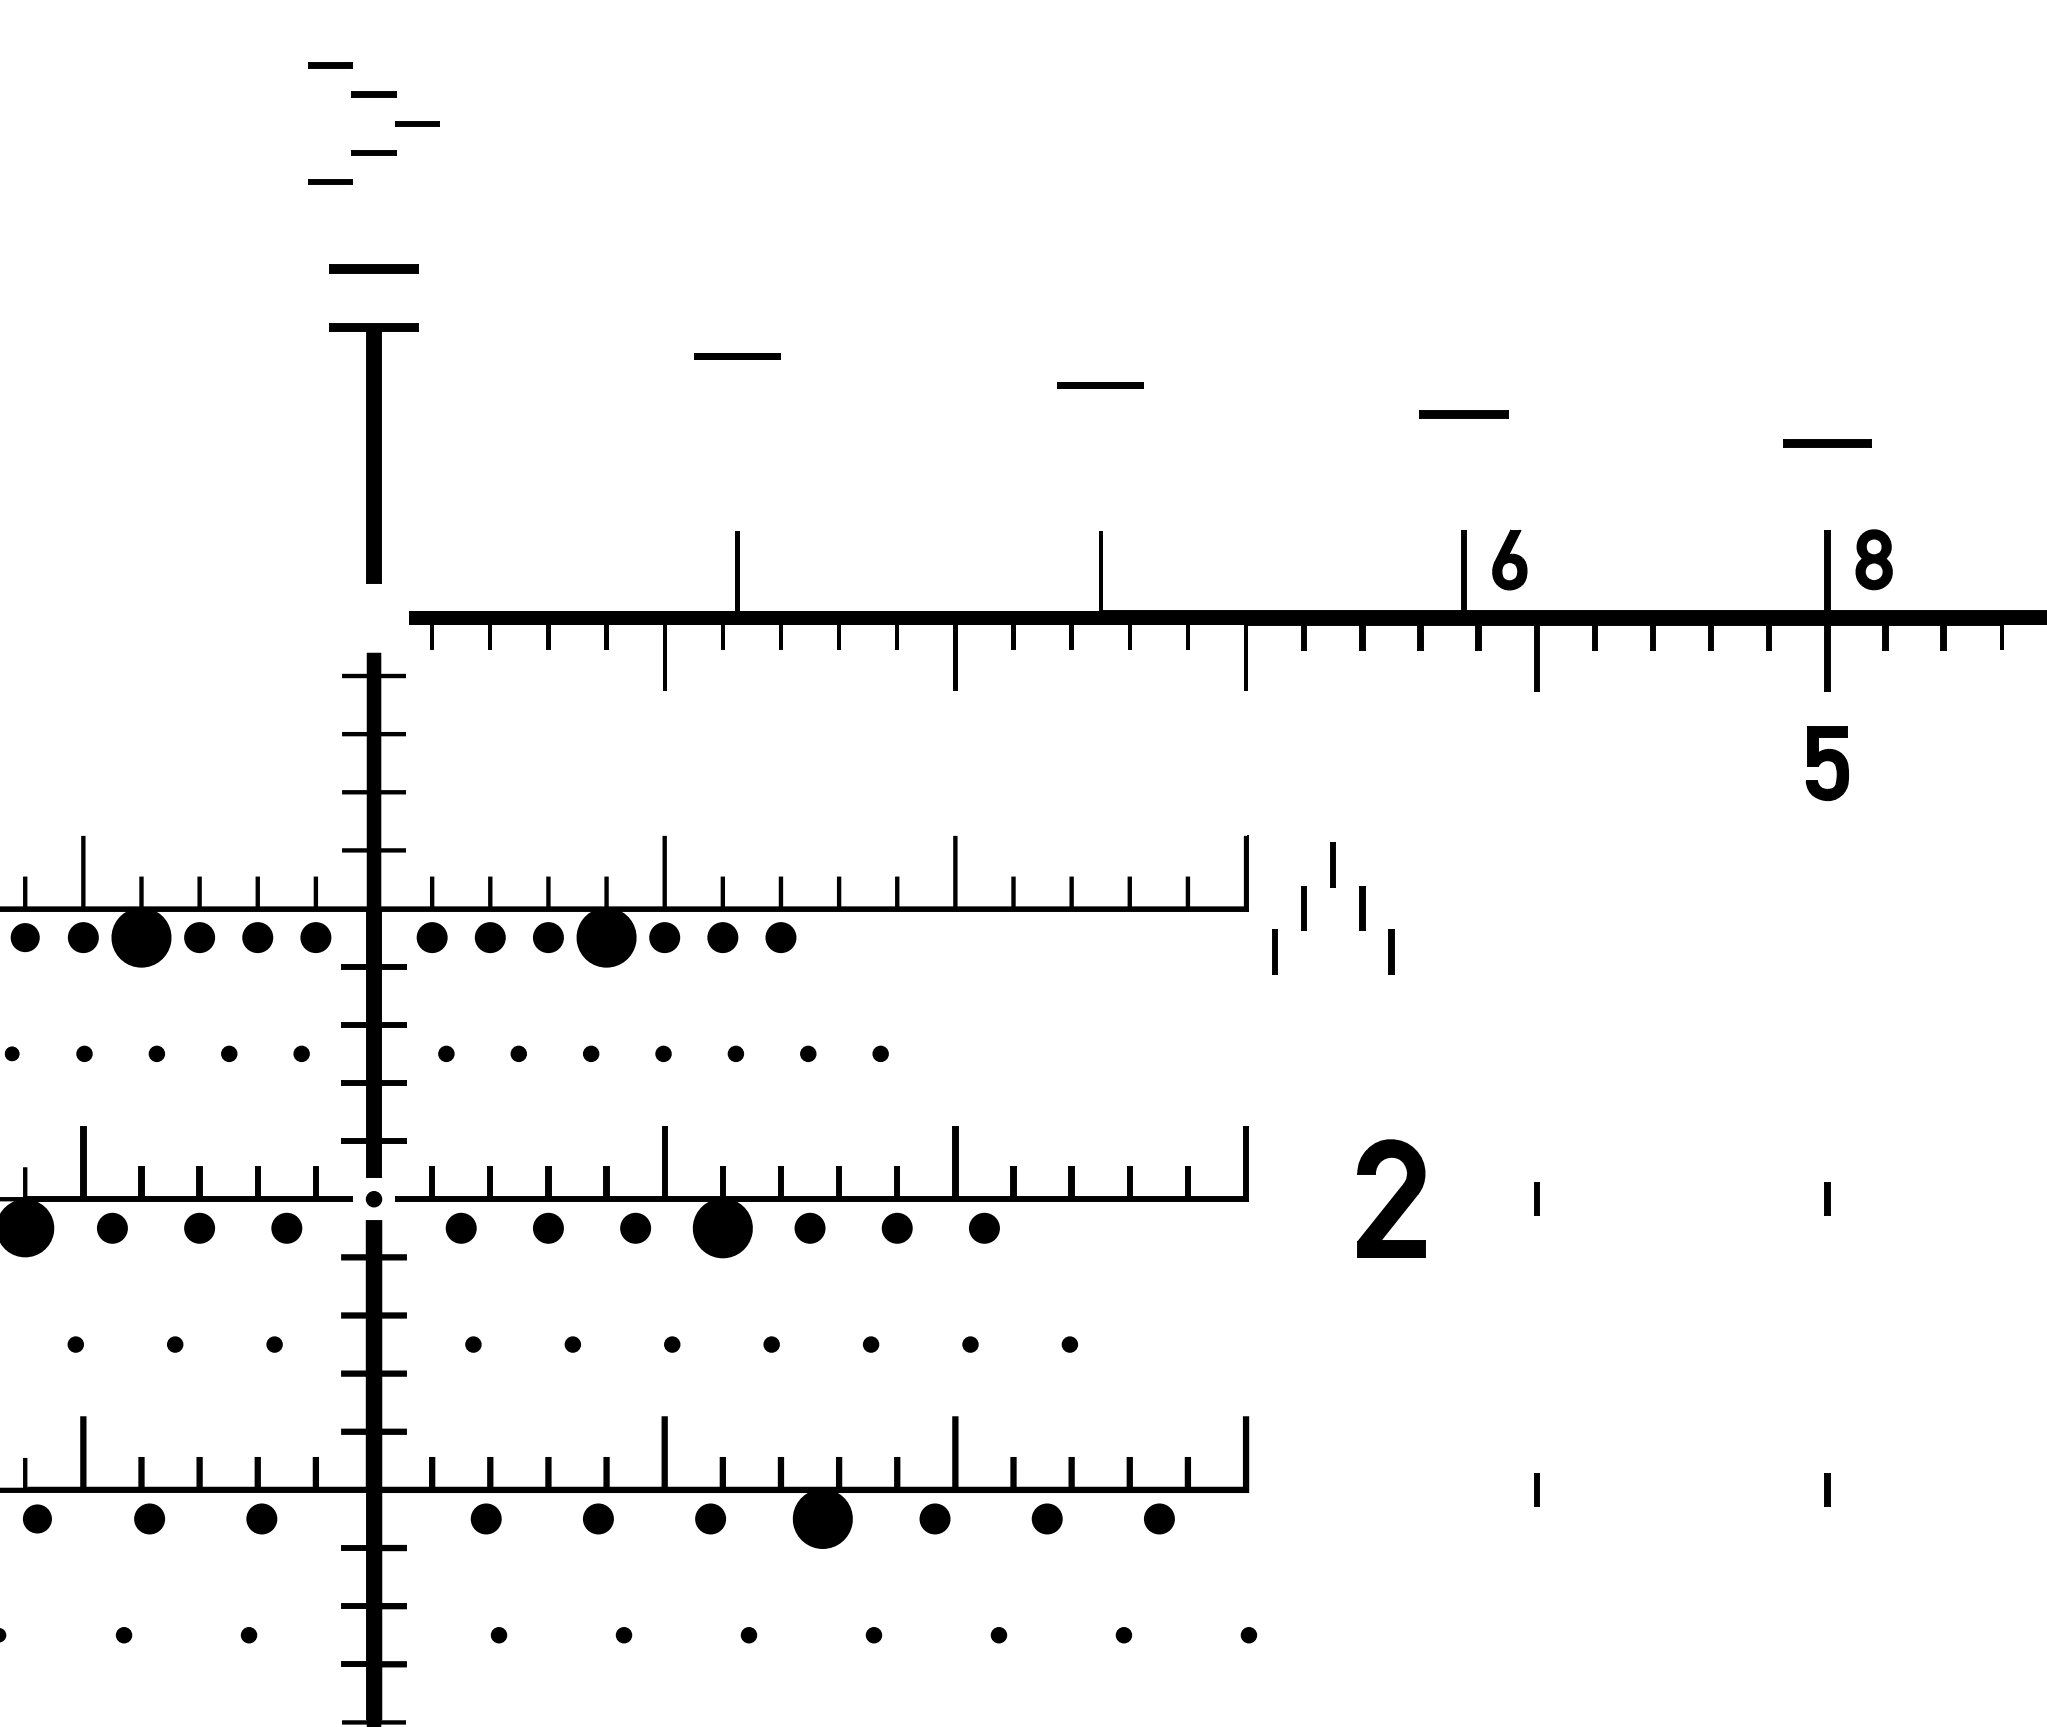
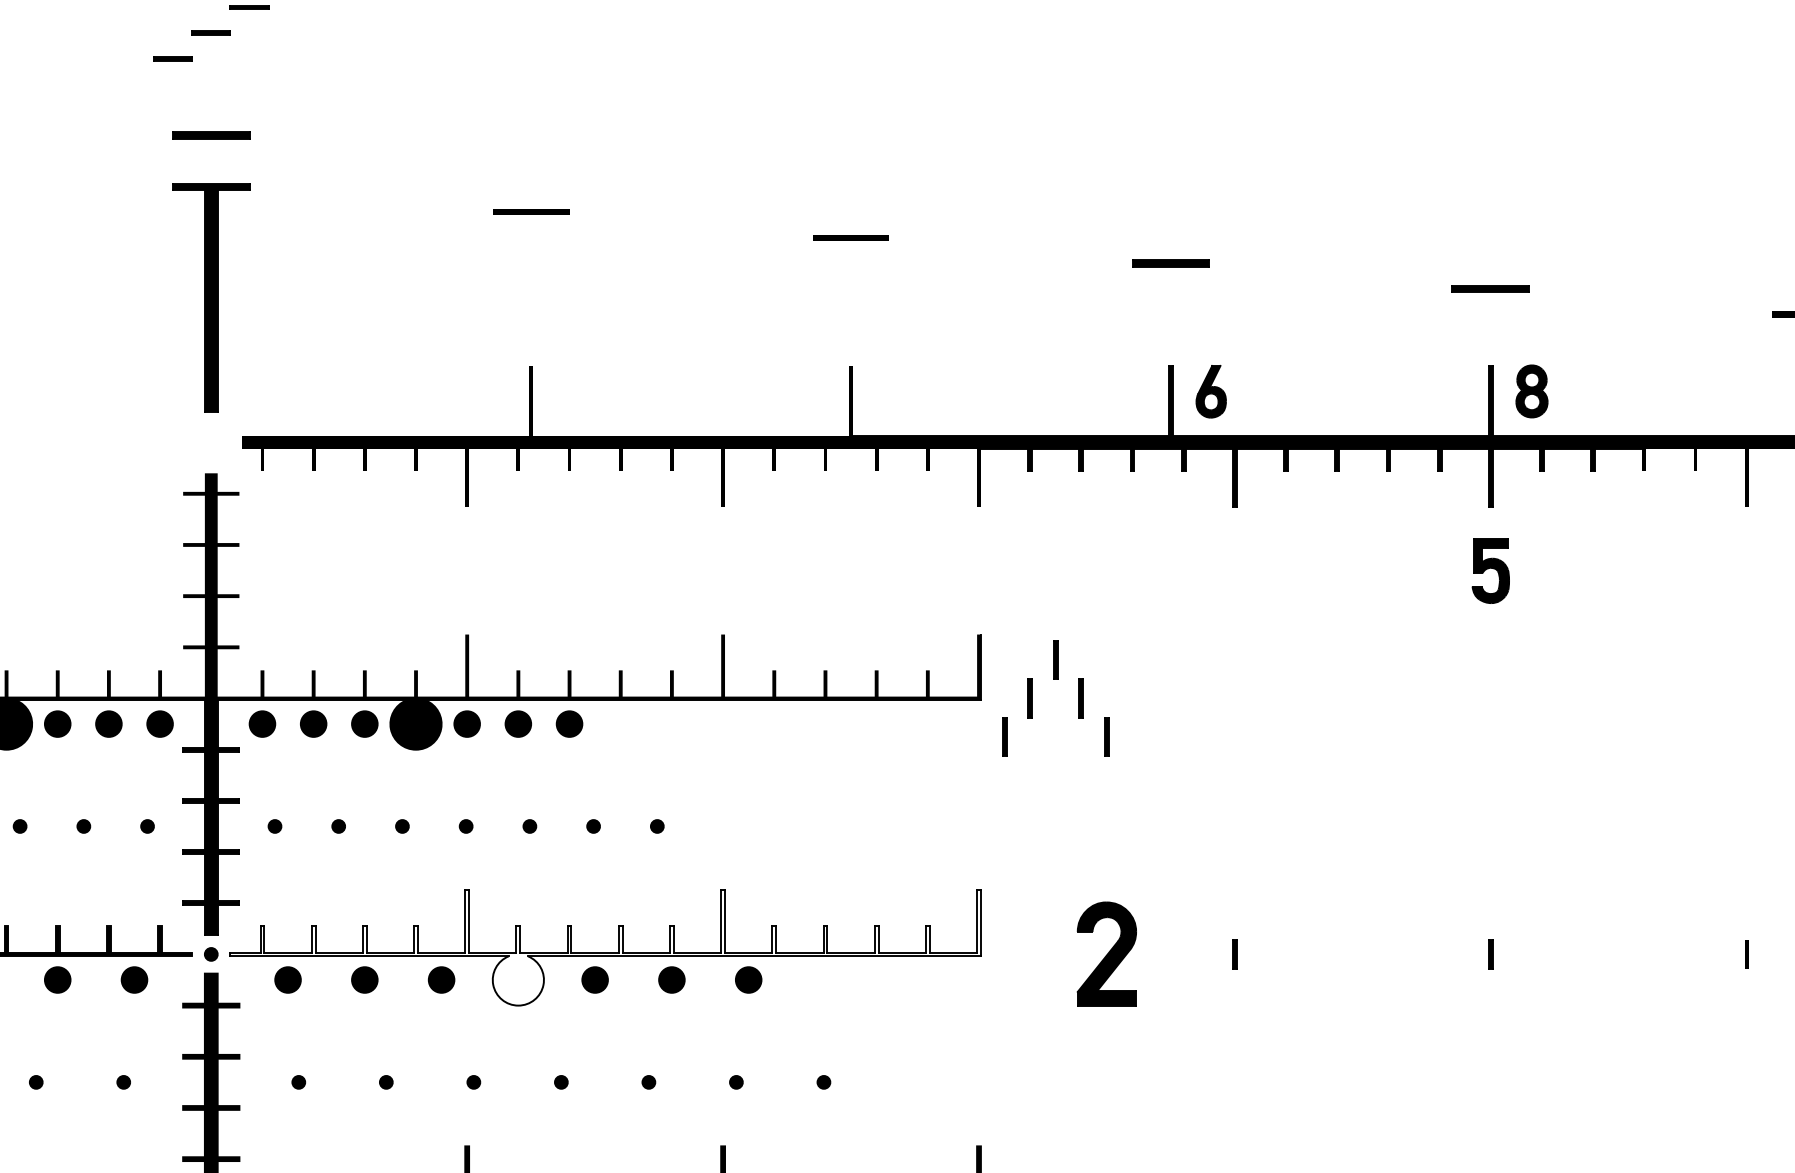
fill: (821, 1191) -> (605, 947), removed

